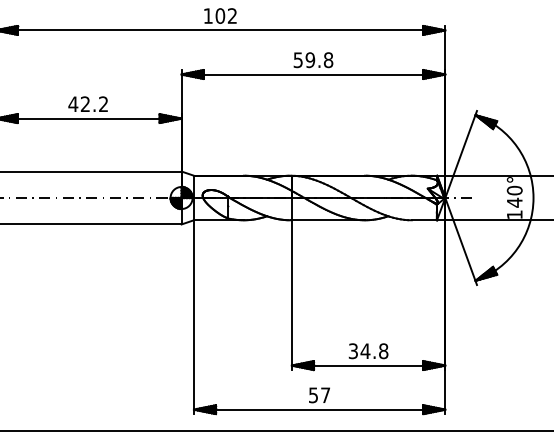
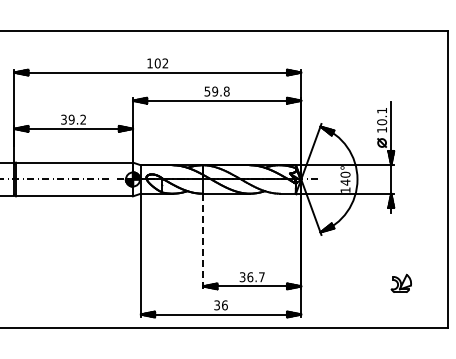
text: (78, 103) -> (67, 119), 42.2 -> 39.2
line: (292, 295) -> (203, 241), solid -> dashed
text: (373, 351) -> (255, 277), 34.8 -> 36.7
text: (318, 395) -> (220, 305), 57 -> 36

